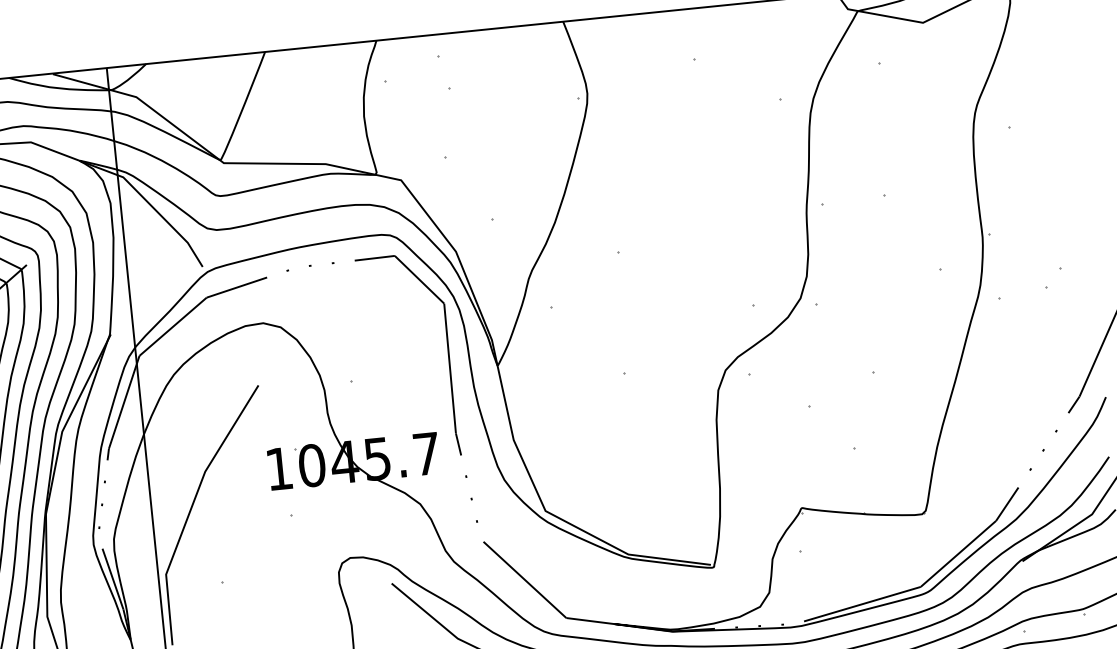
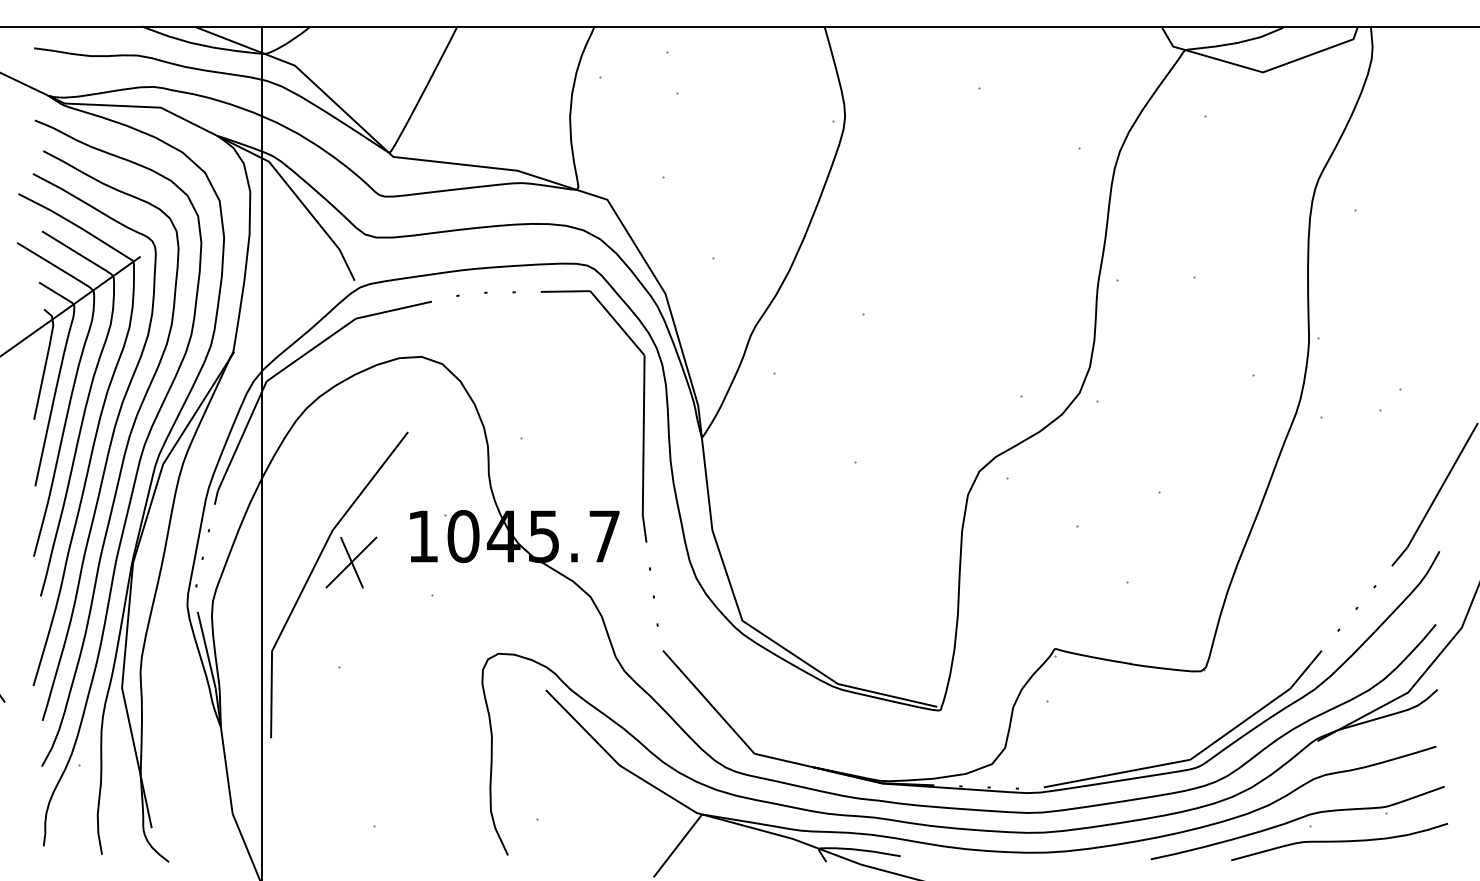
part: (223, 495) -> (351, 562), added

